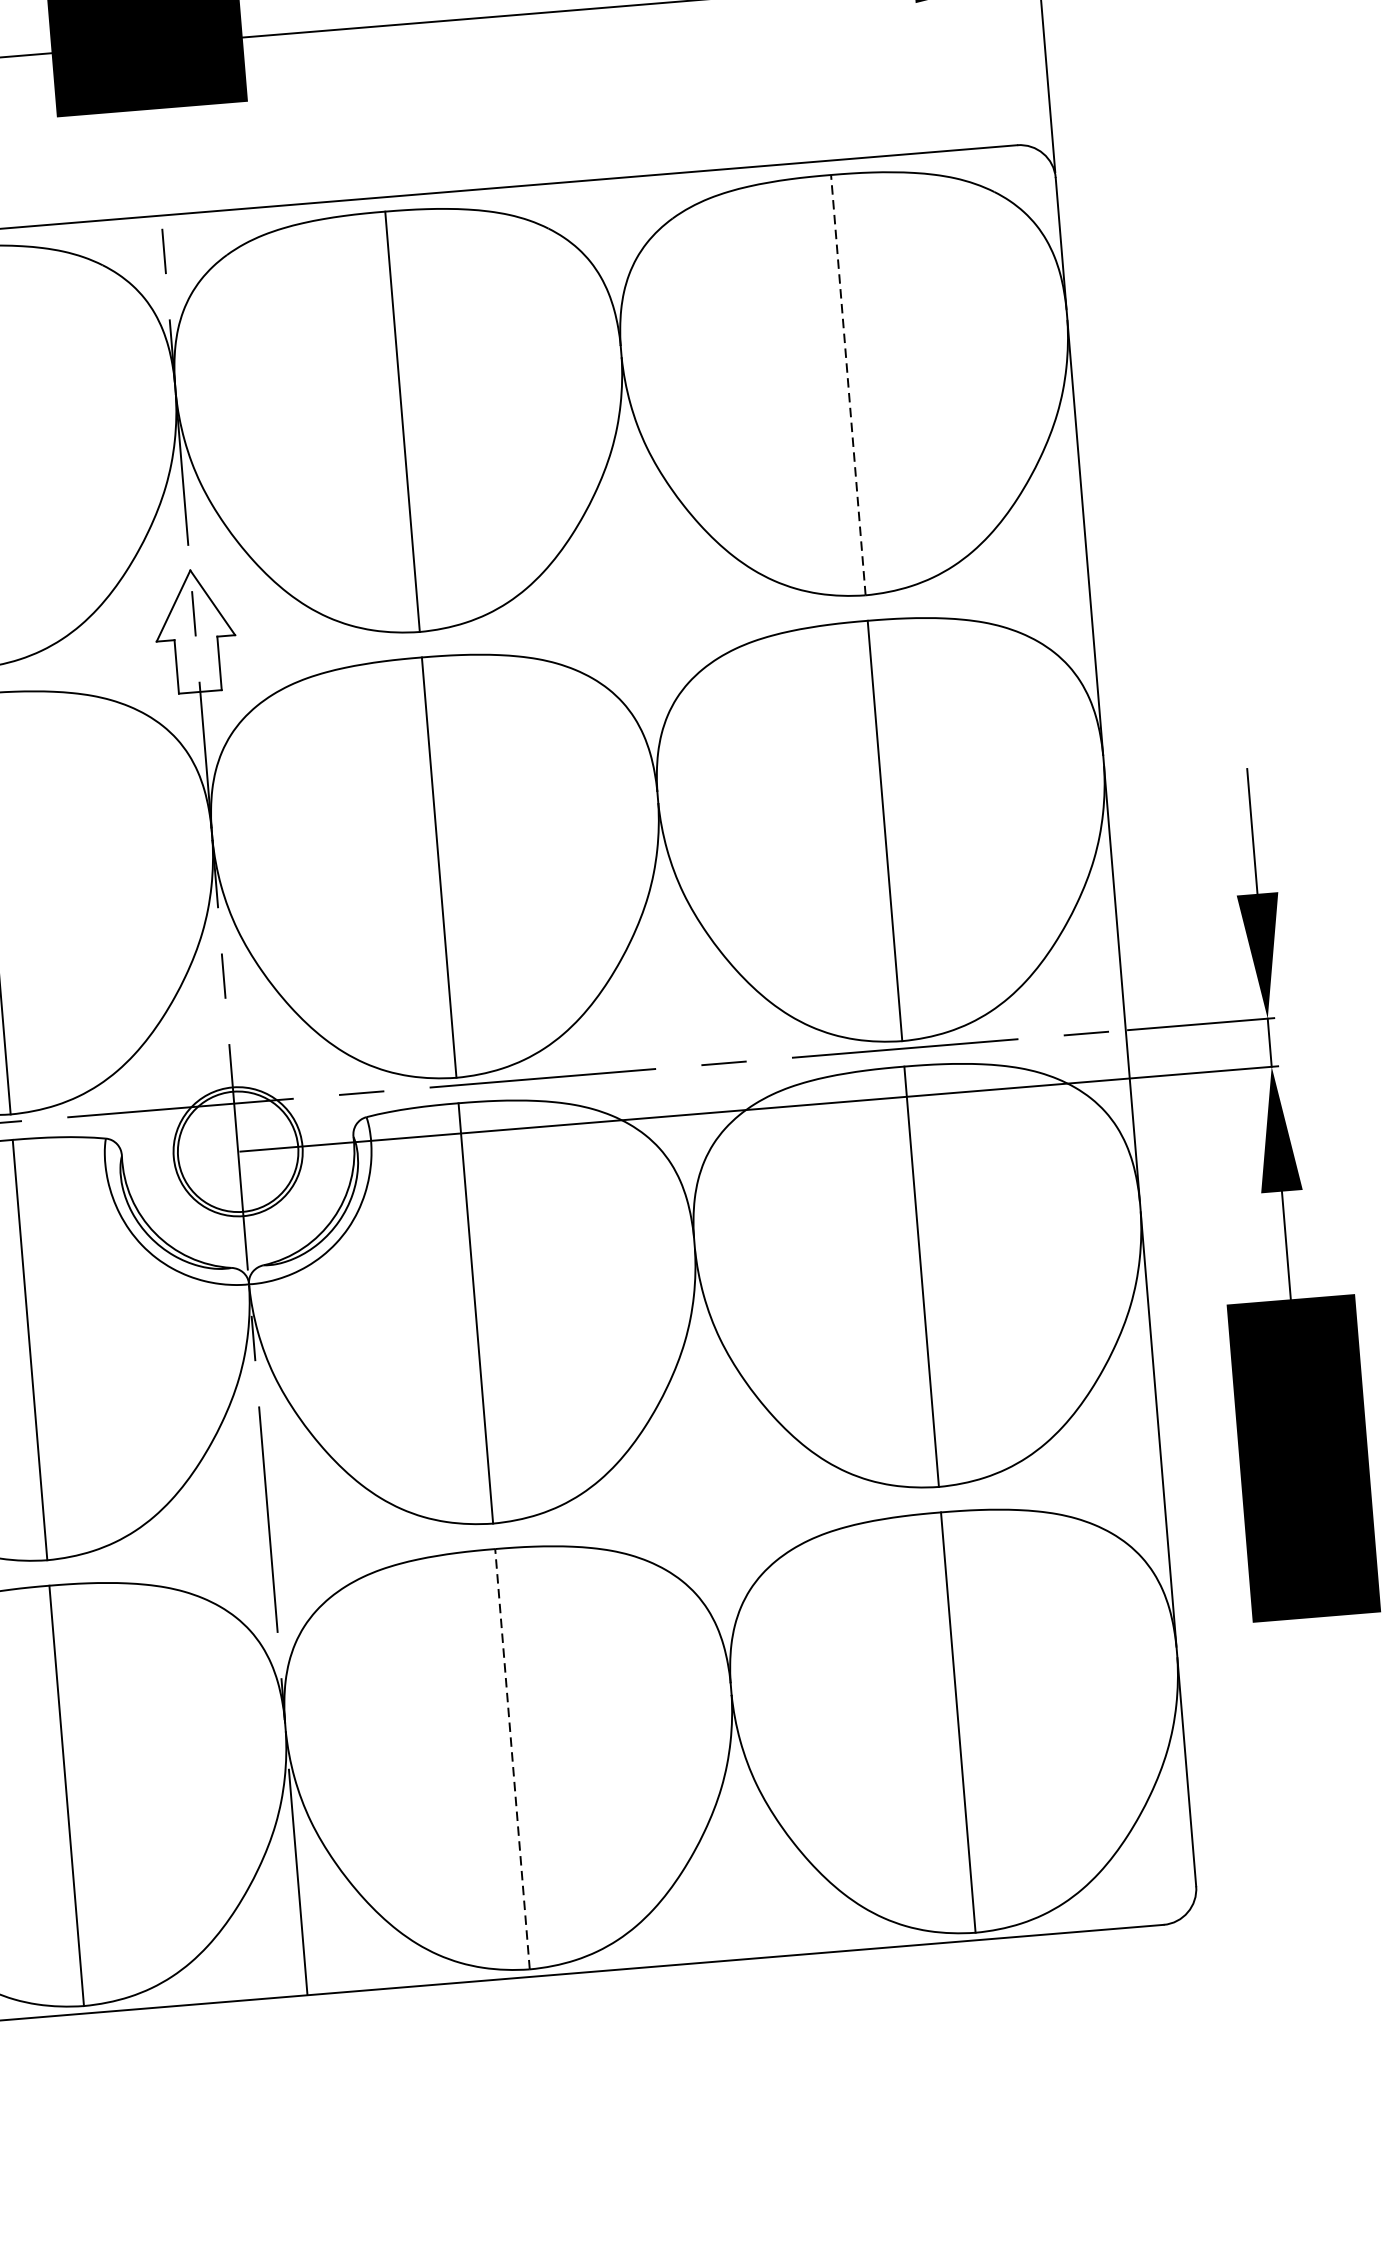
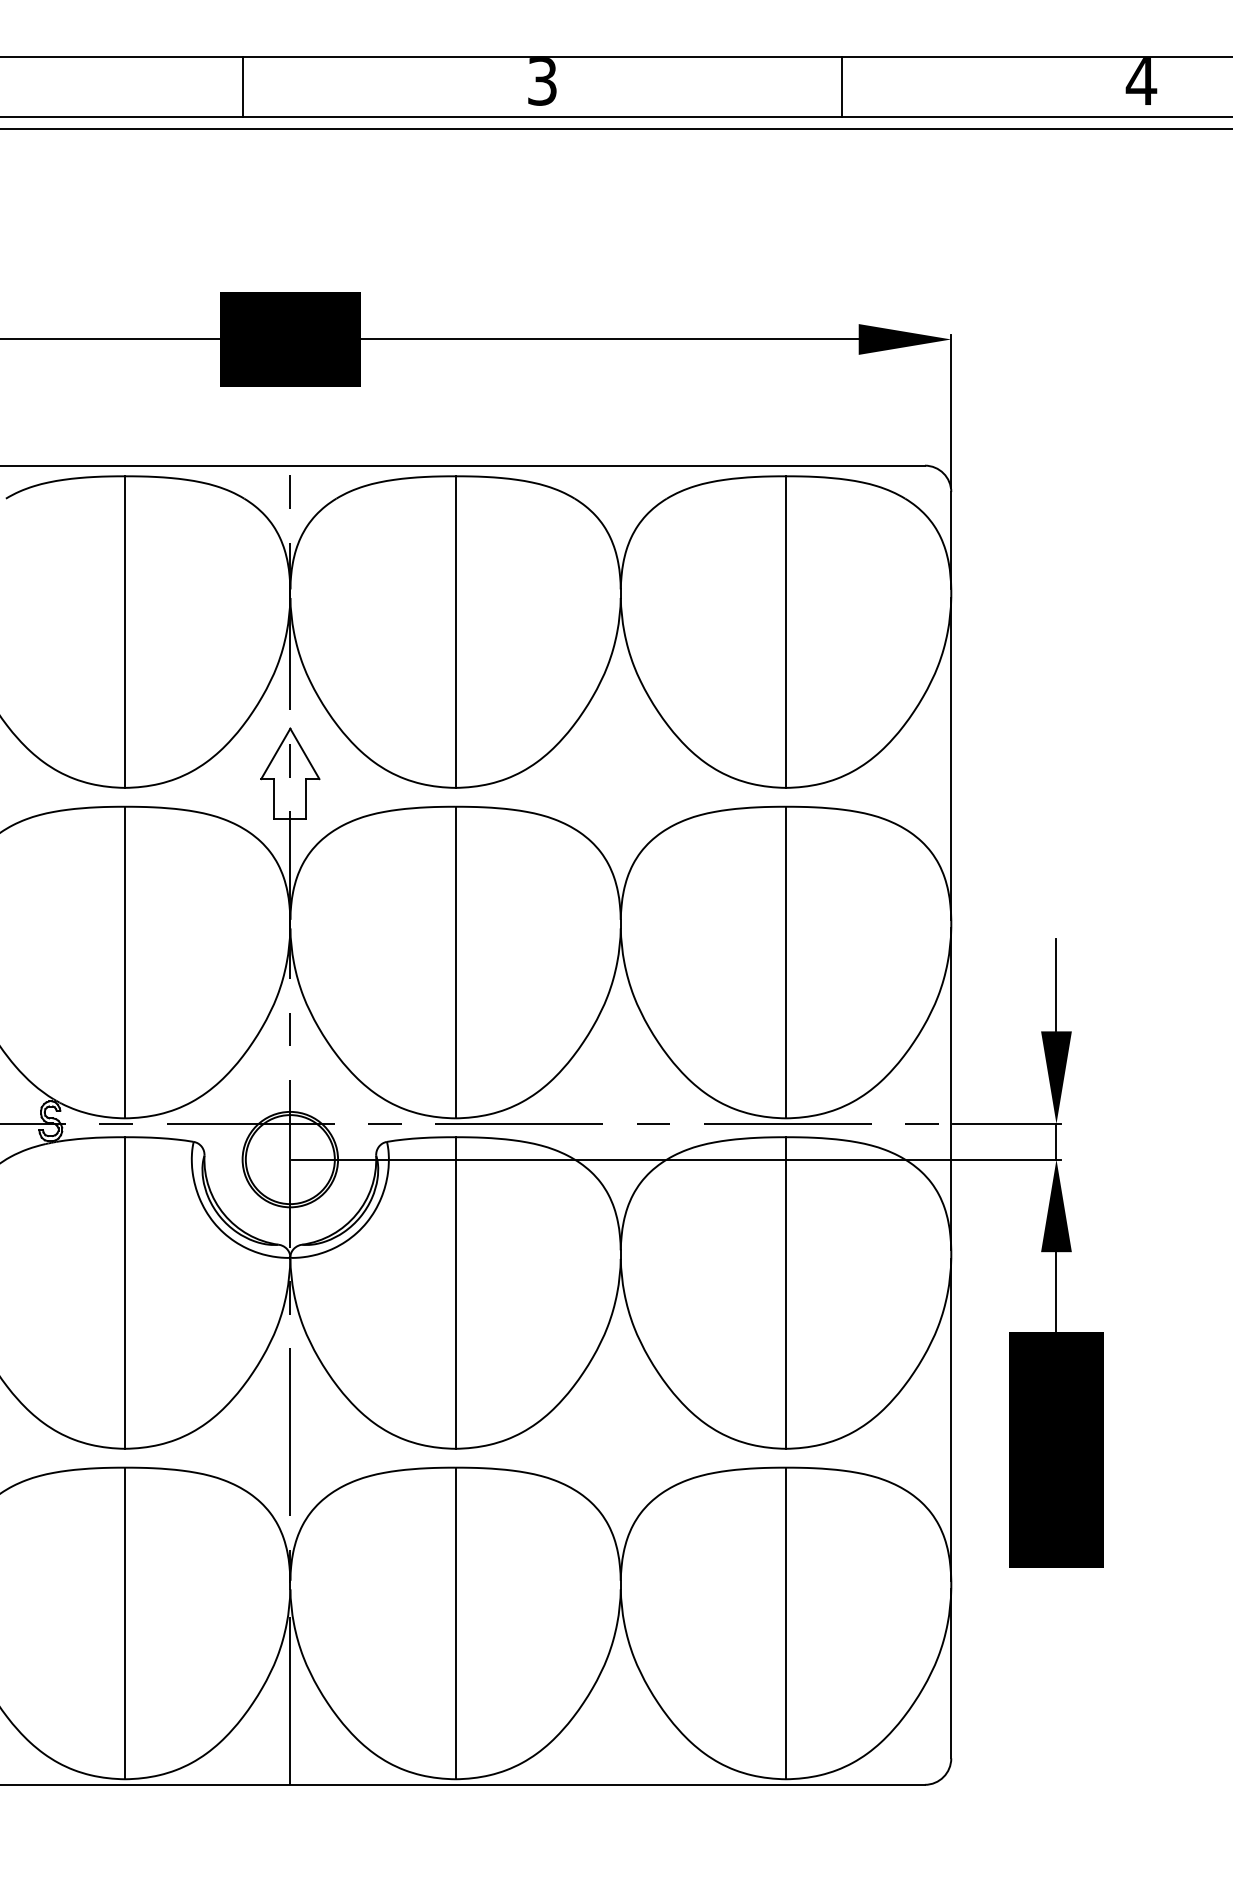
line: (849, 385) -> (786, 632), dashed -> solid
line: (512, 1759) -> (455, 1623), dashed -> solid

